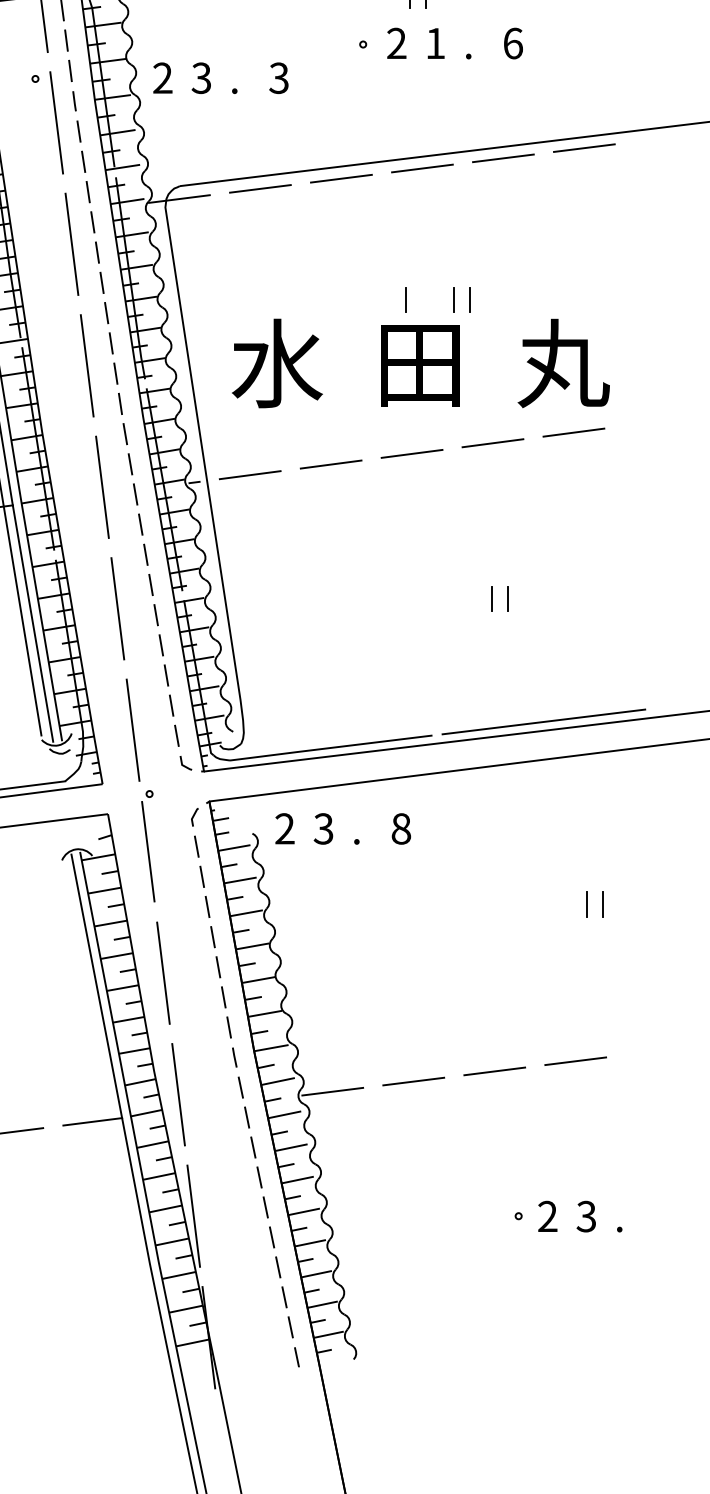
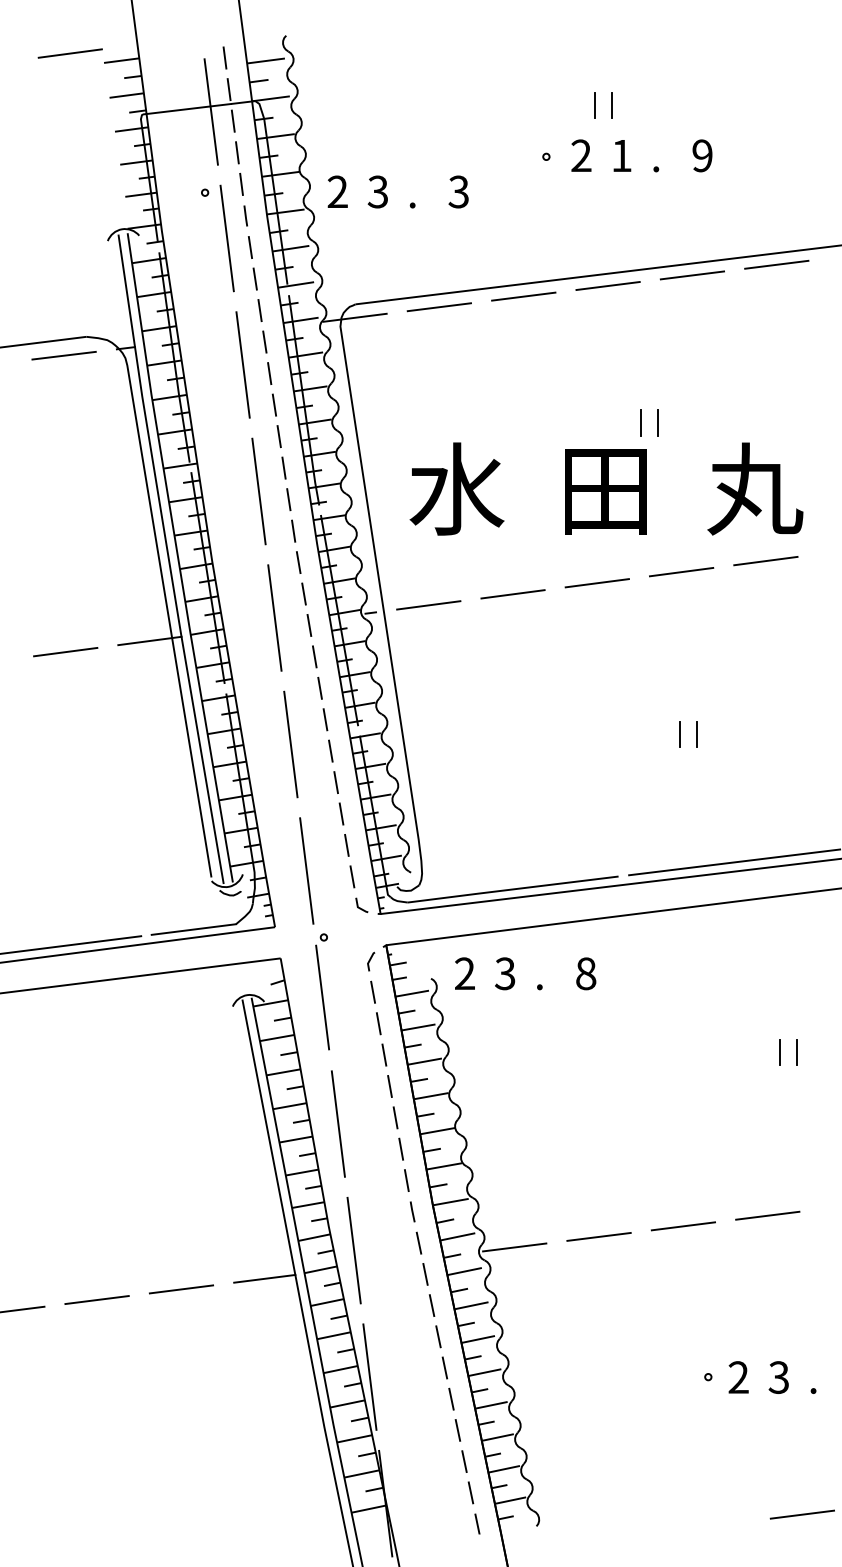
text: (513, 43) -> (702, 155), 6 -> 9
line: (405, 299) -> (590, 422), removed
line: (609, 1348) -> (802, 1514), added

